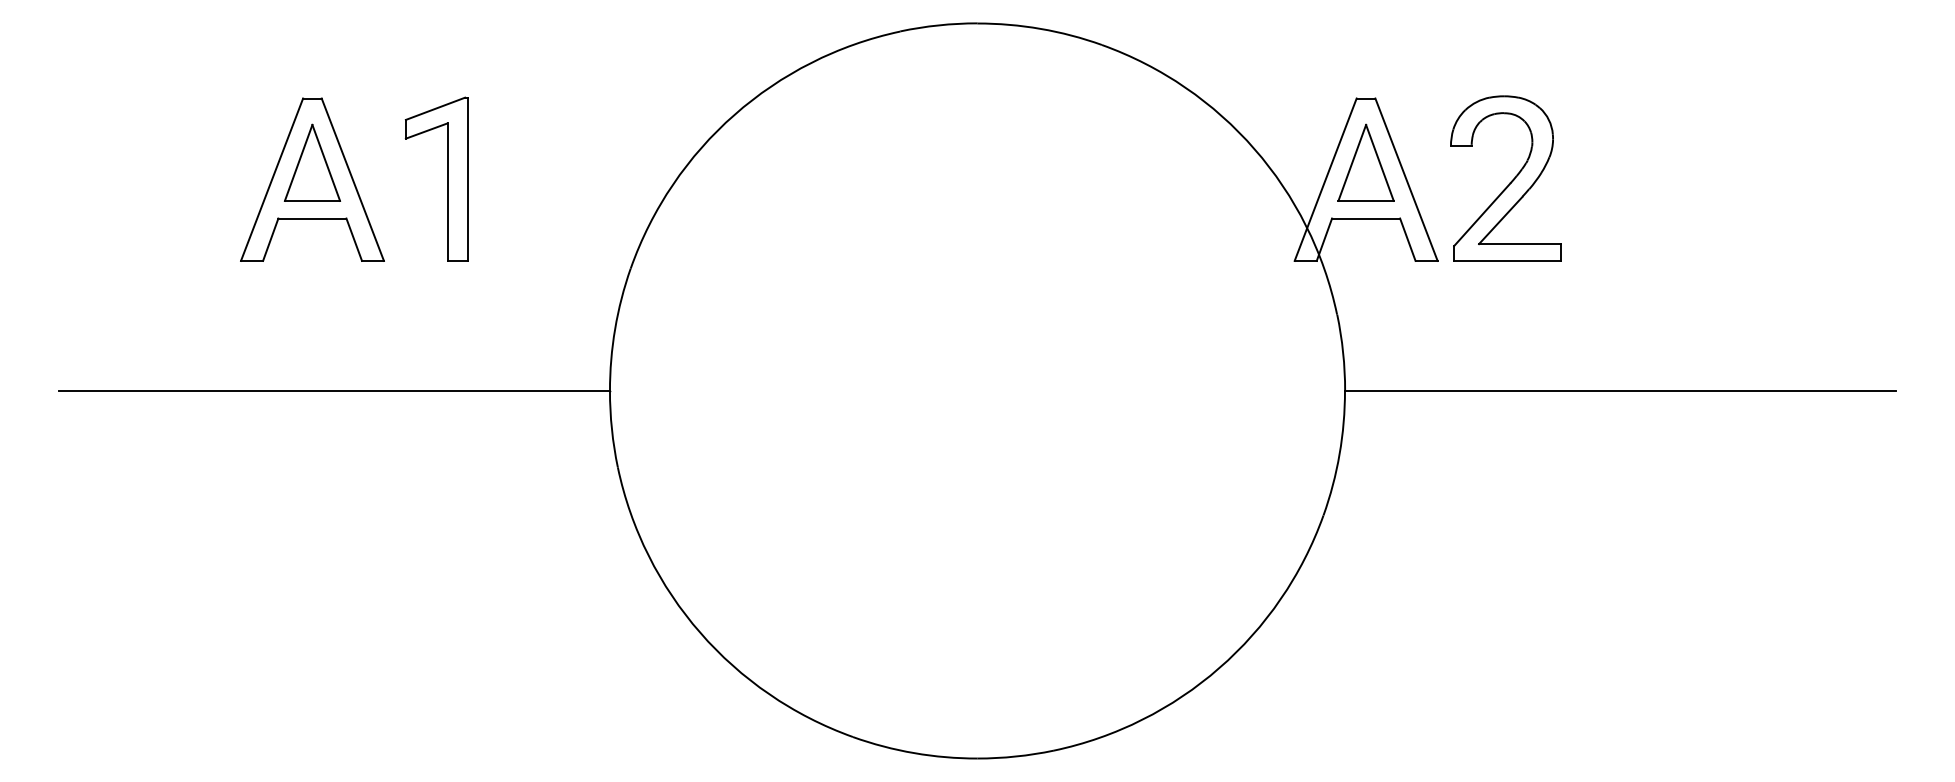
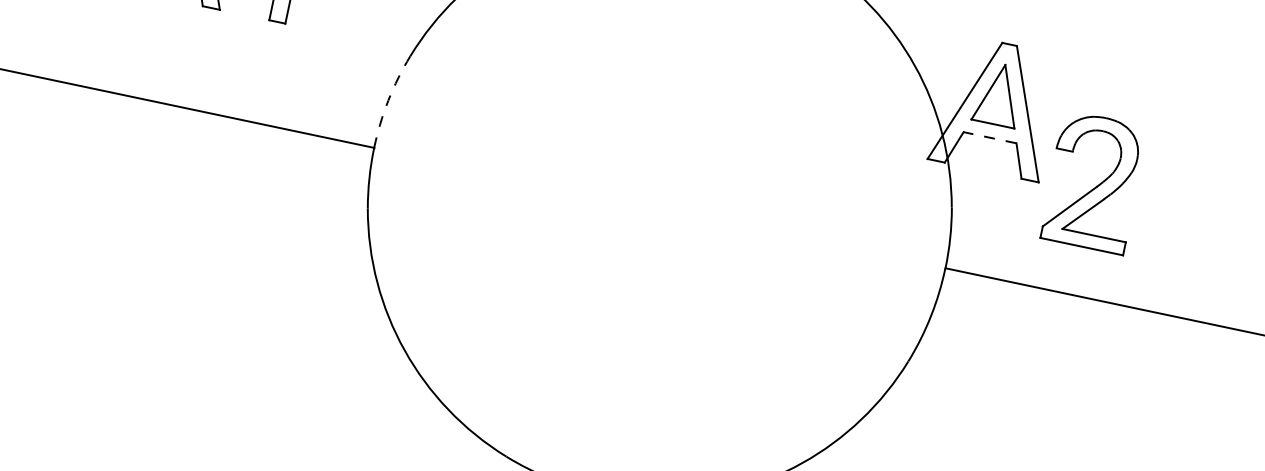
part: (1505, 178) -> (1093, 182), moved
line: (1365, 218) -> (989, 137), solid -> dashed
arc: (615, 328) -> (388, 100), solid -> dashed

